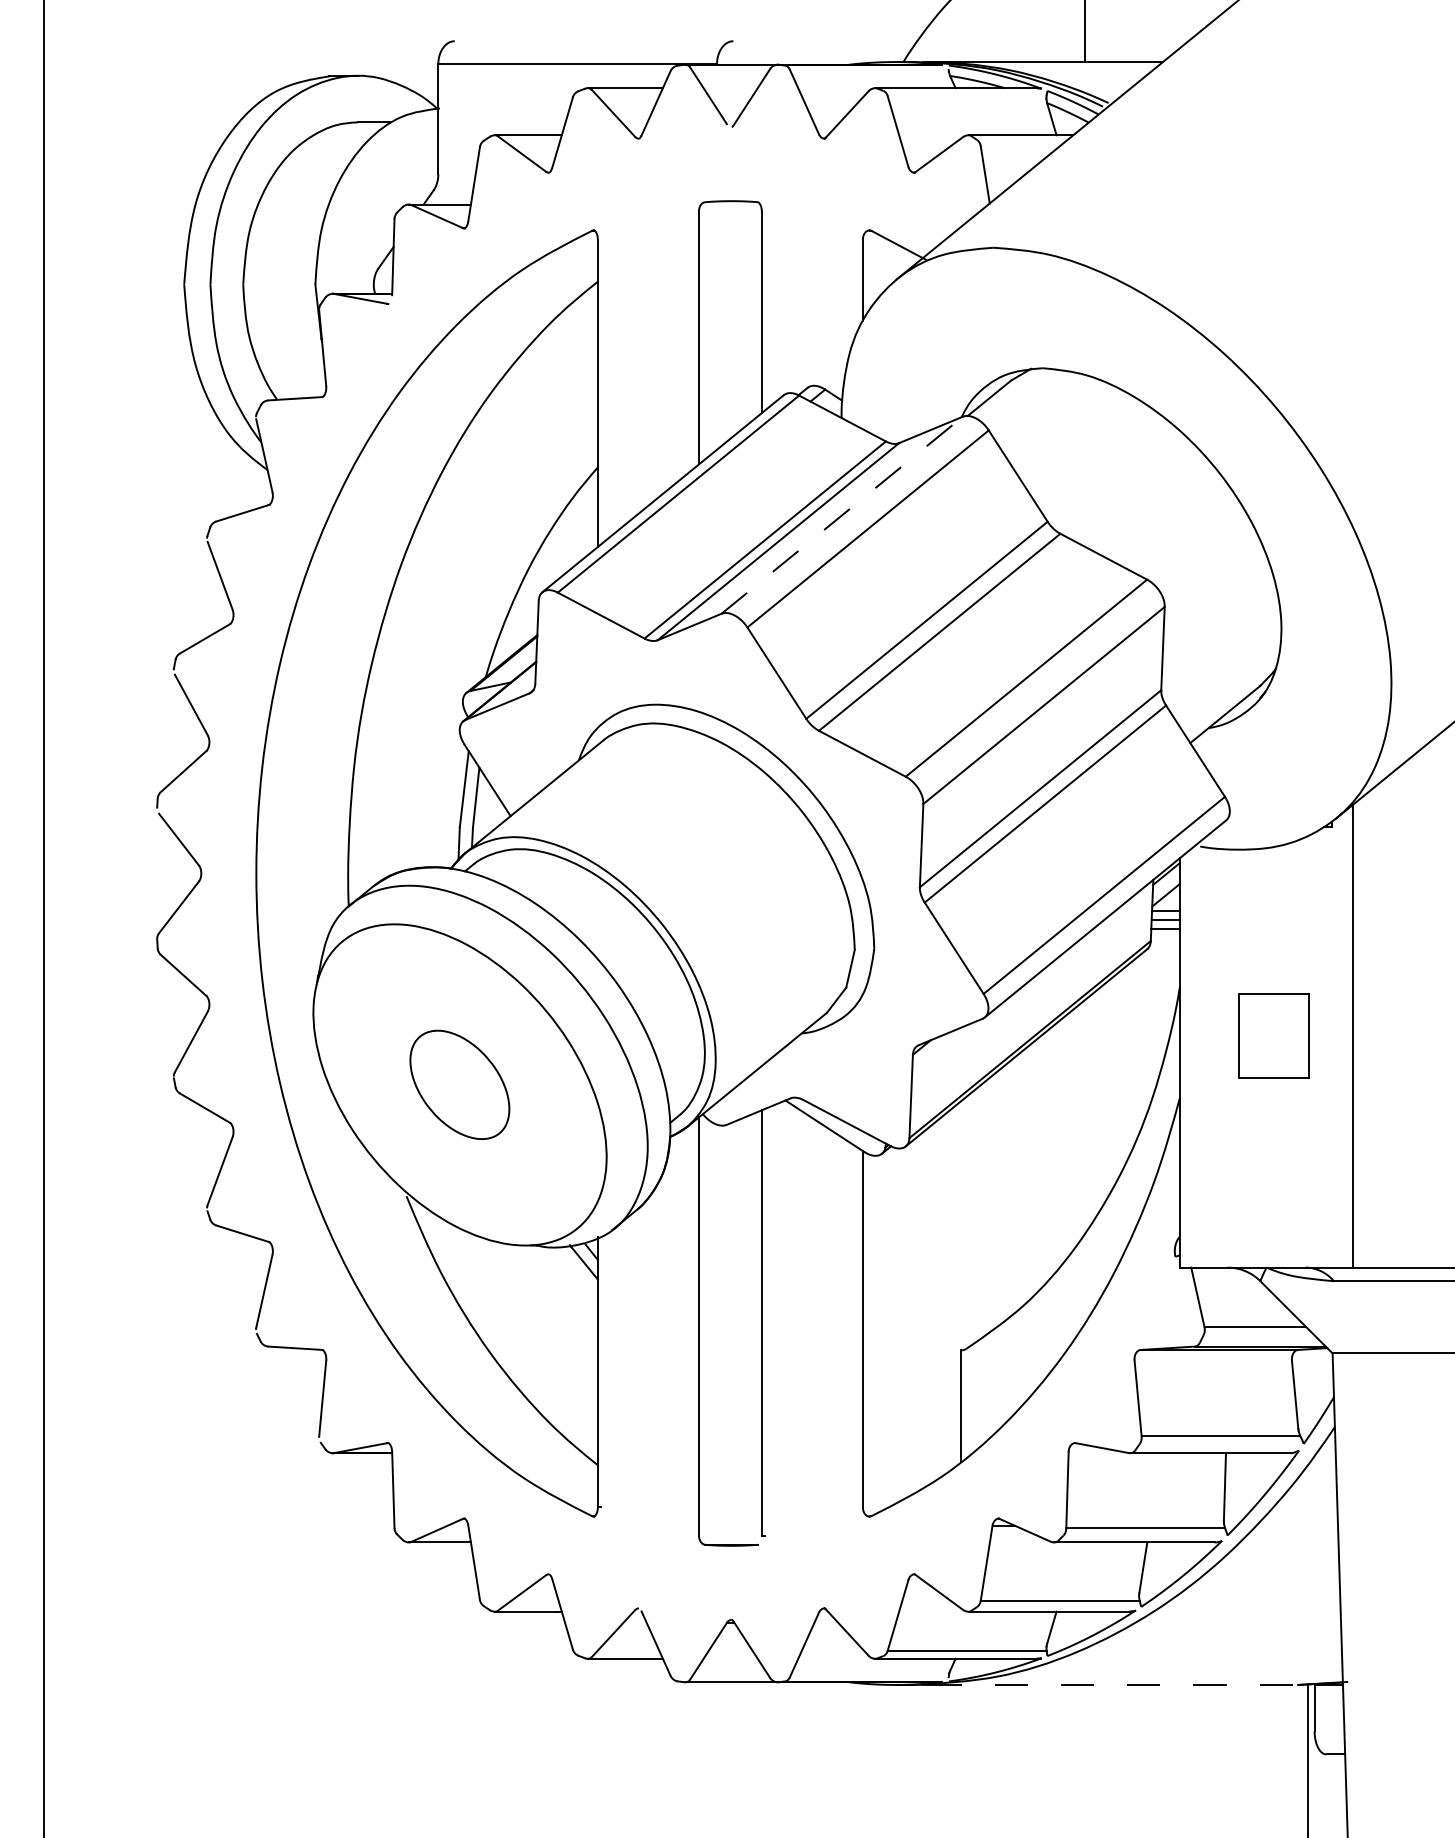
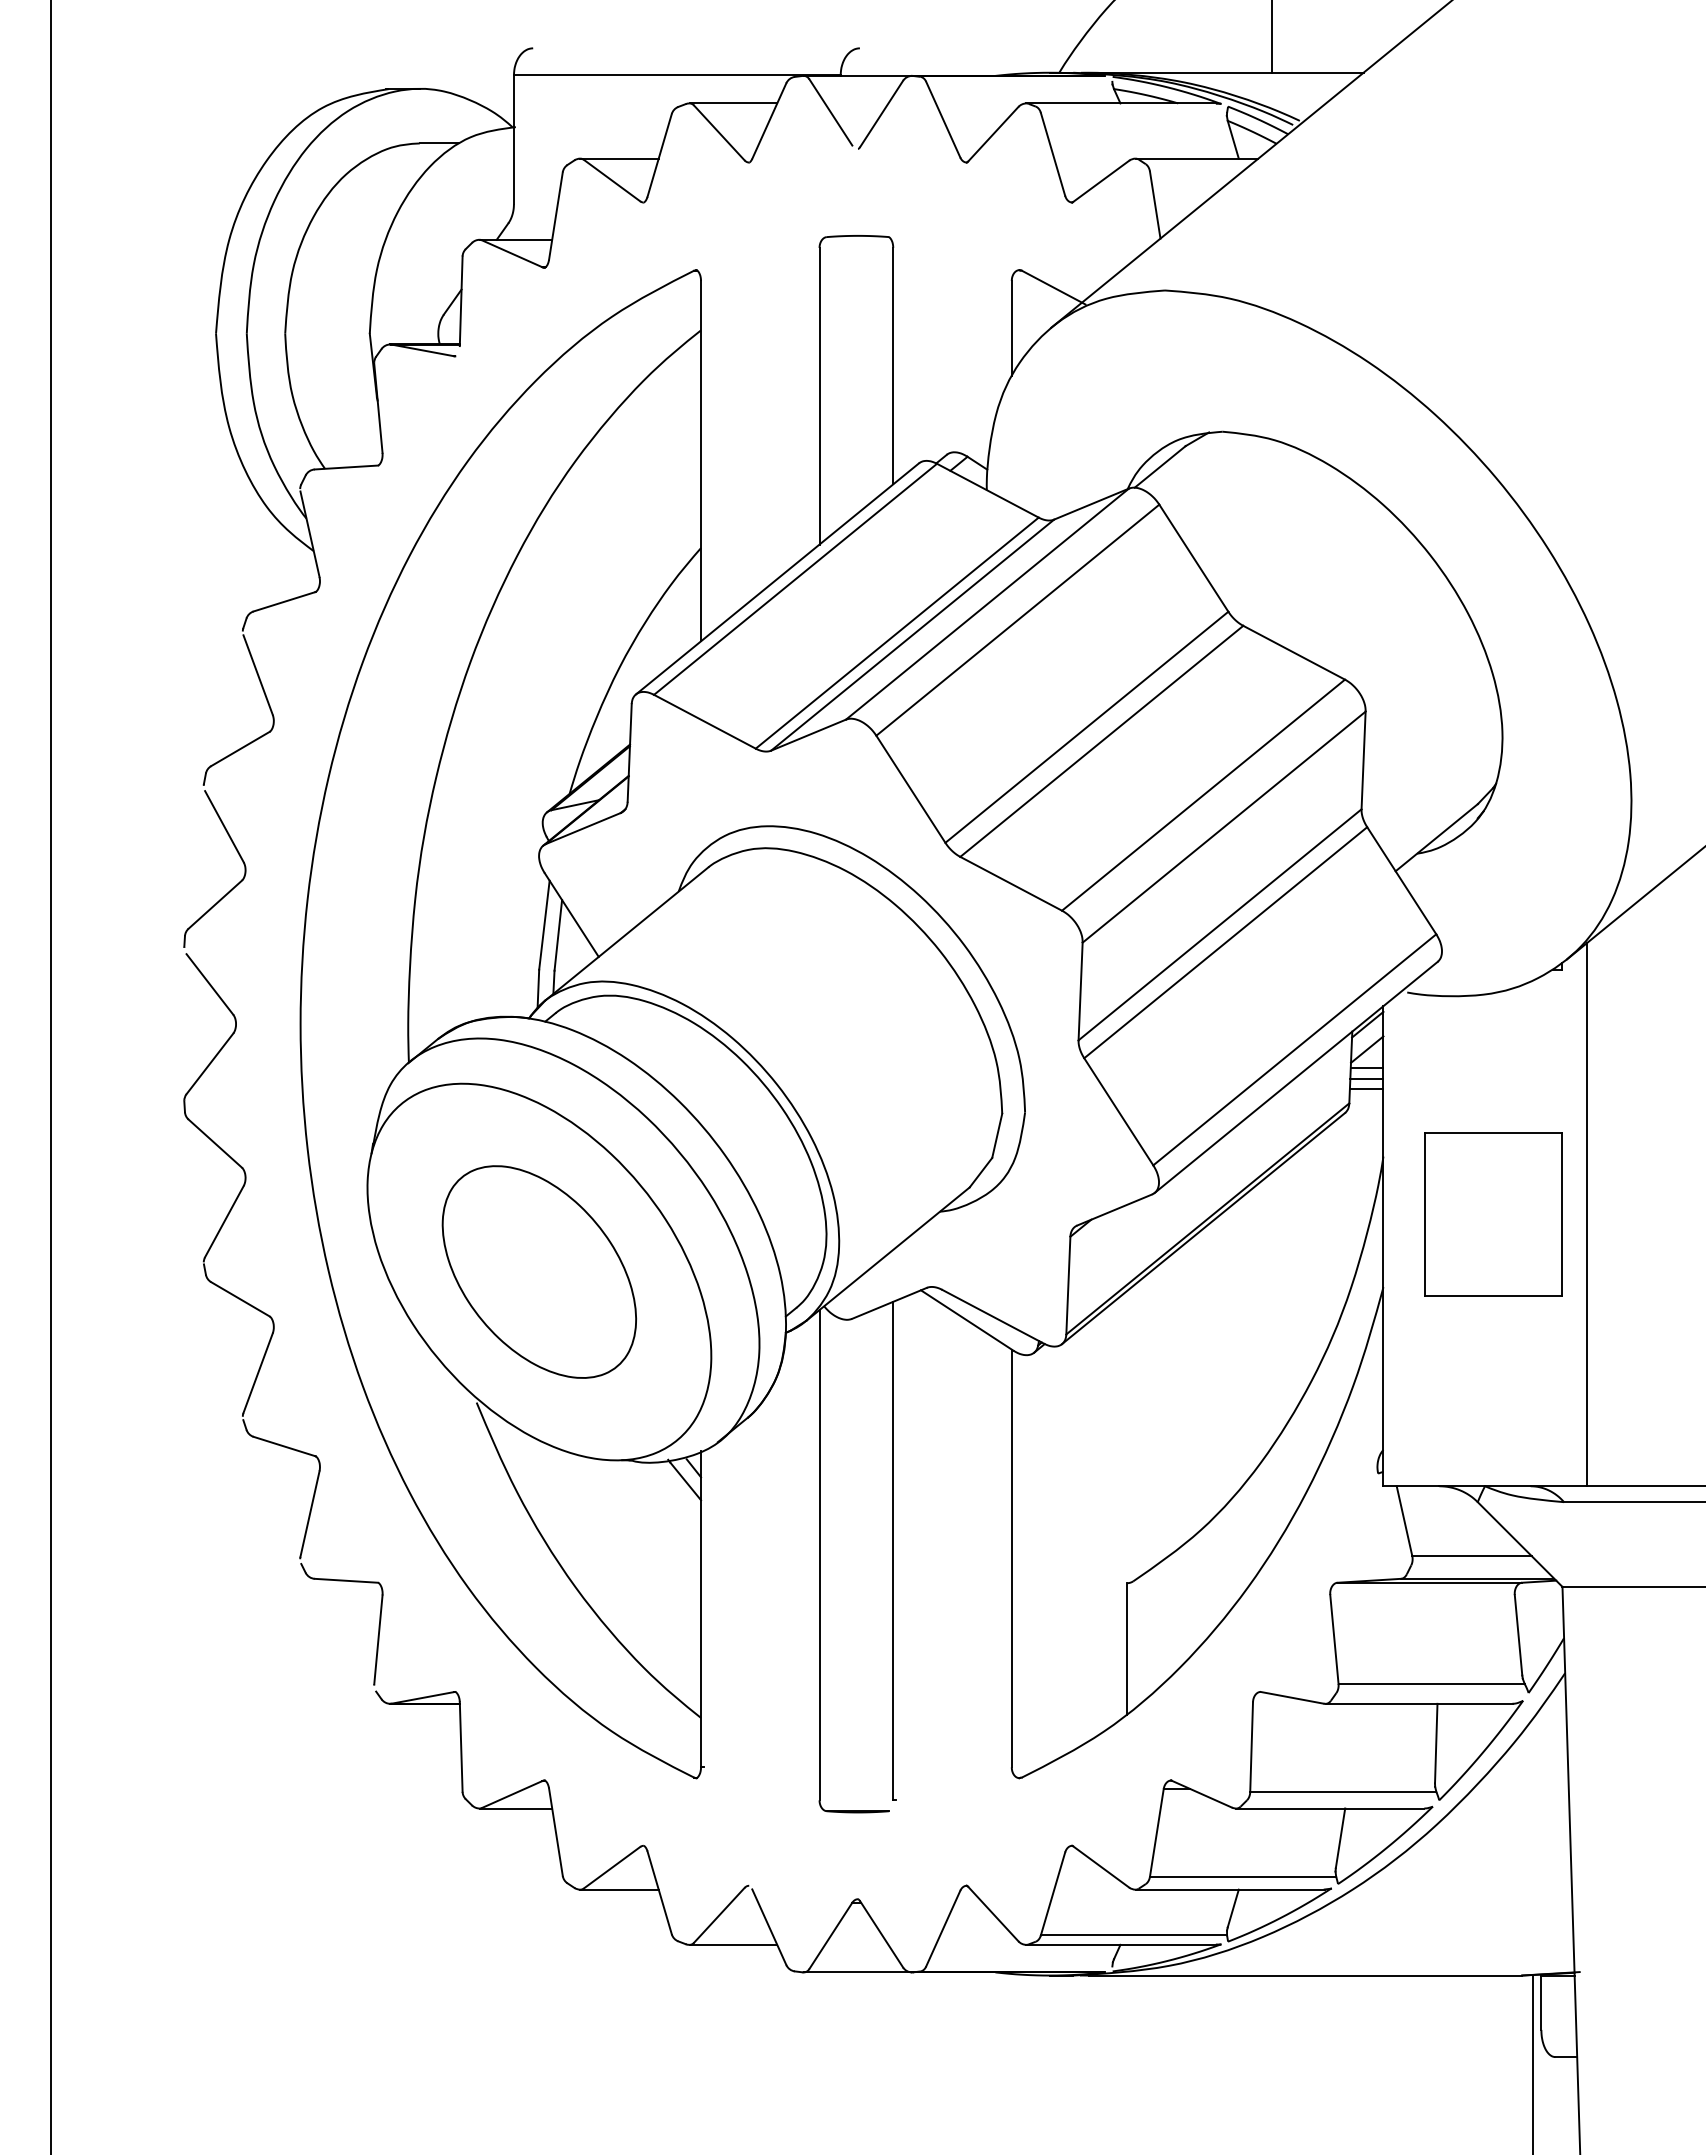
line: (842, 515) -> (987, 604), dashed -> solid
part: (1273, 1035) -> (1493, 1214), size x1.67
part: (459, 1084) -> (538, 1271), size x1.67
line: (1113, 1684) -> (1305, 1975), dashed -> solid

